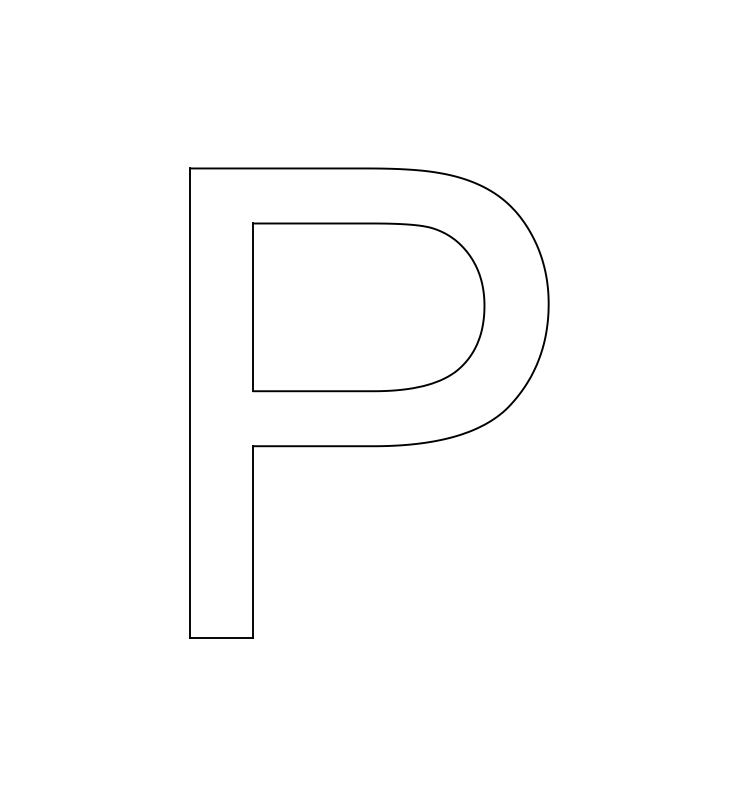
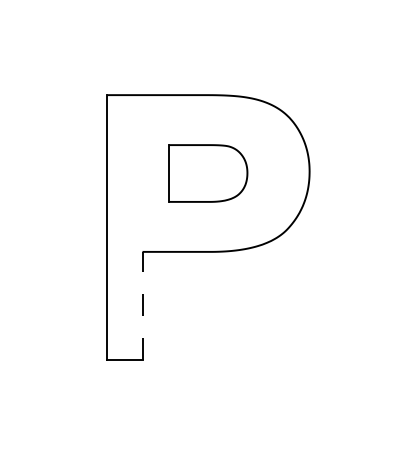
part: (369, 307) -> (208, 173), size x0.6
line: (252, 541) -> (142, 305), solid -> dashed

